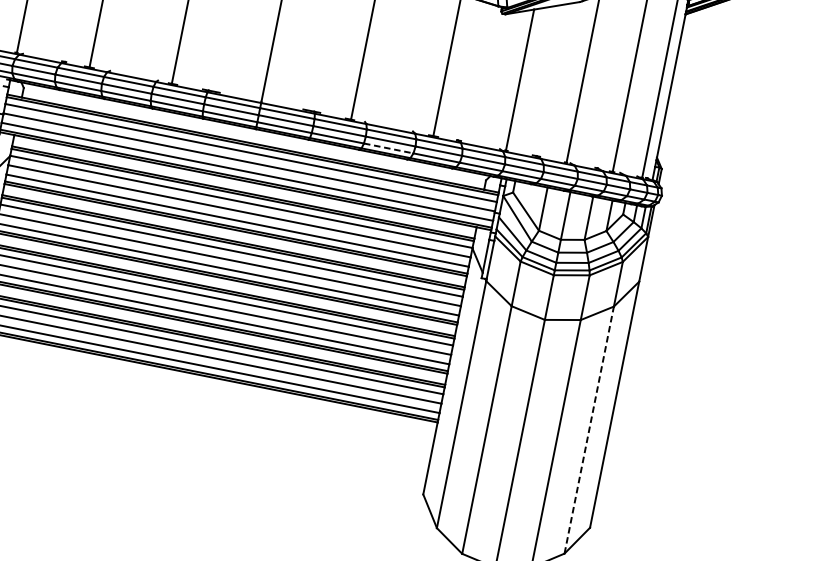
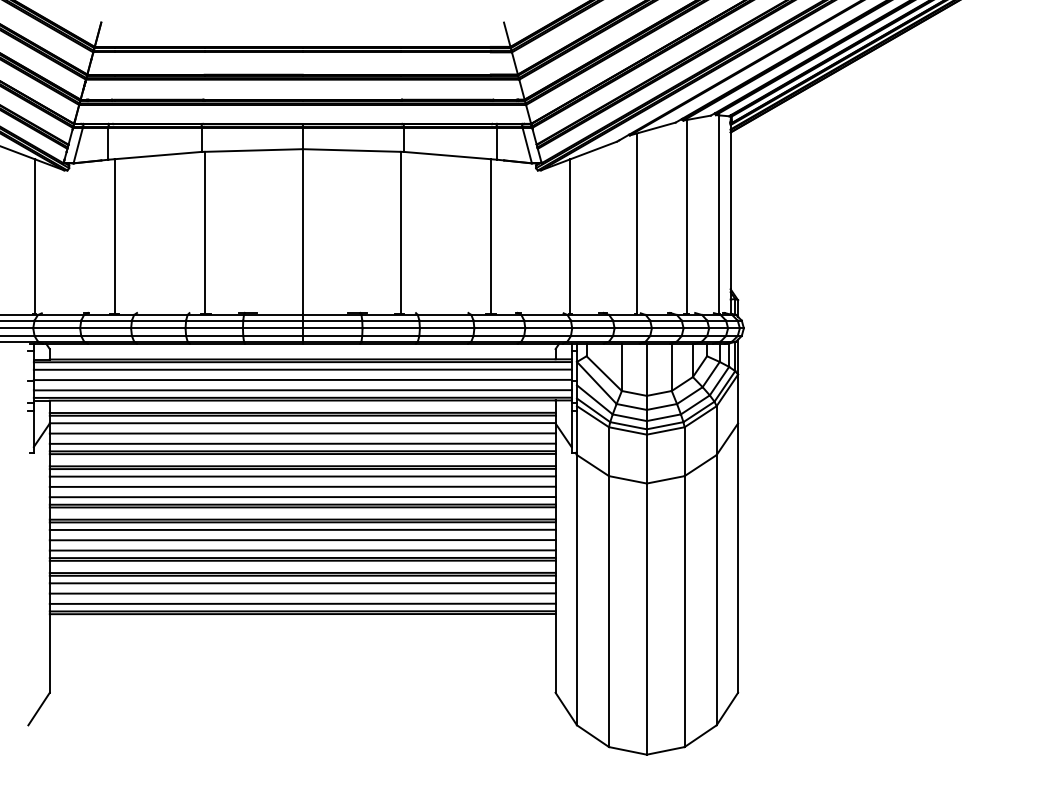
line: (388, 148) -> (446, 335), dashed -> solid
line: (589, 429) -> (716, 589), dashed -> solid

